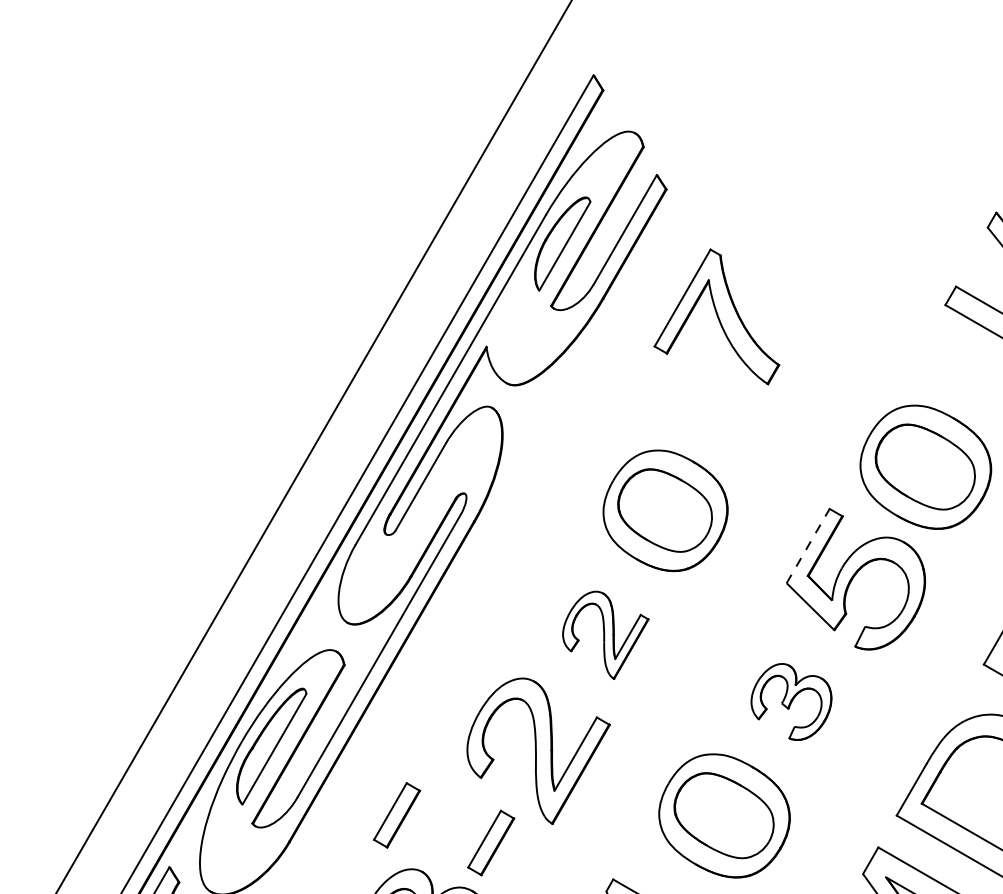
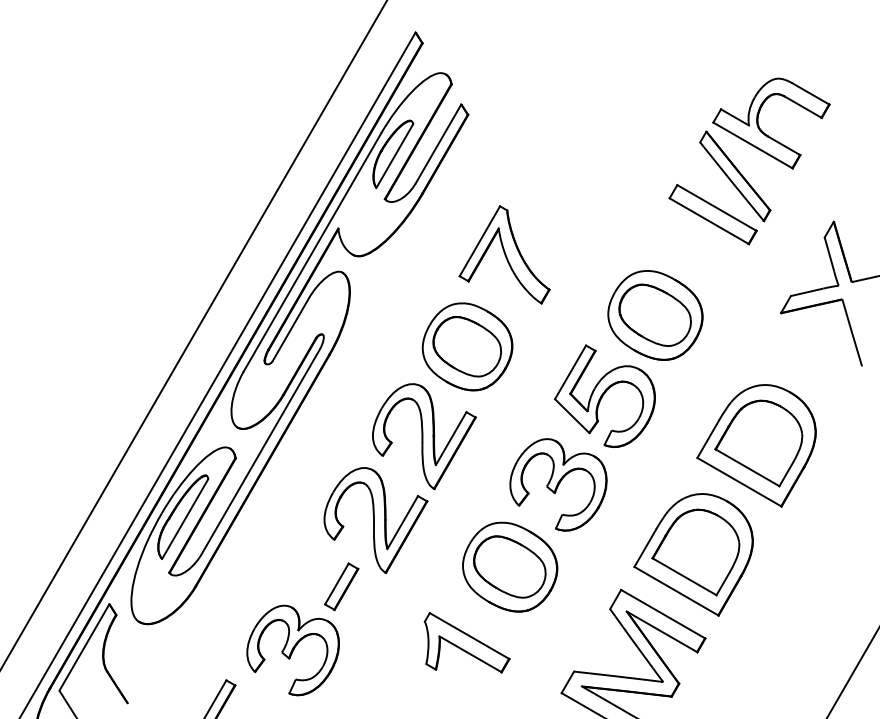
part: (716, 316) -> (504, 254), moved
line: (808, 546) -> (570, 372), dashed -> solid
part: (605, 634) -> (424, 436), size x1.67
part: (791, 701) -> (558, 484), size x1.67
part: (396, 814) -> (273, 566), removed

